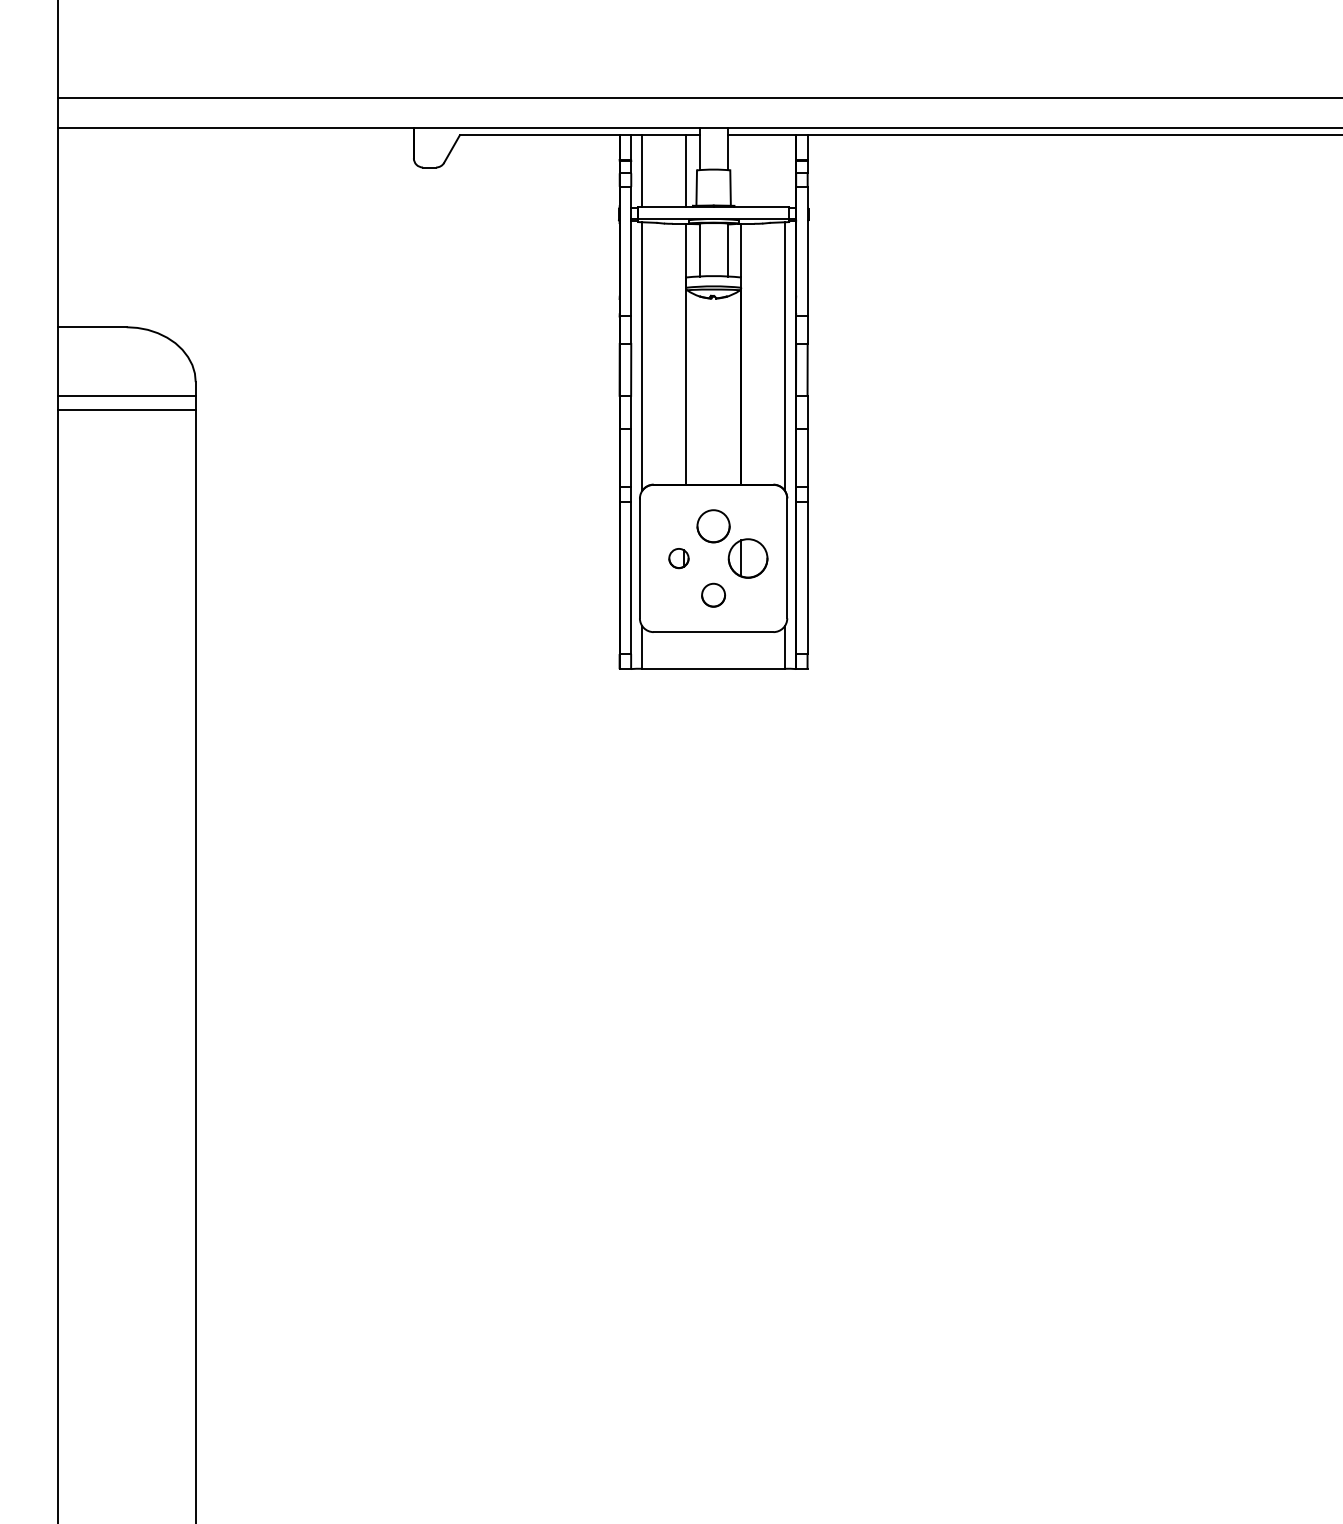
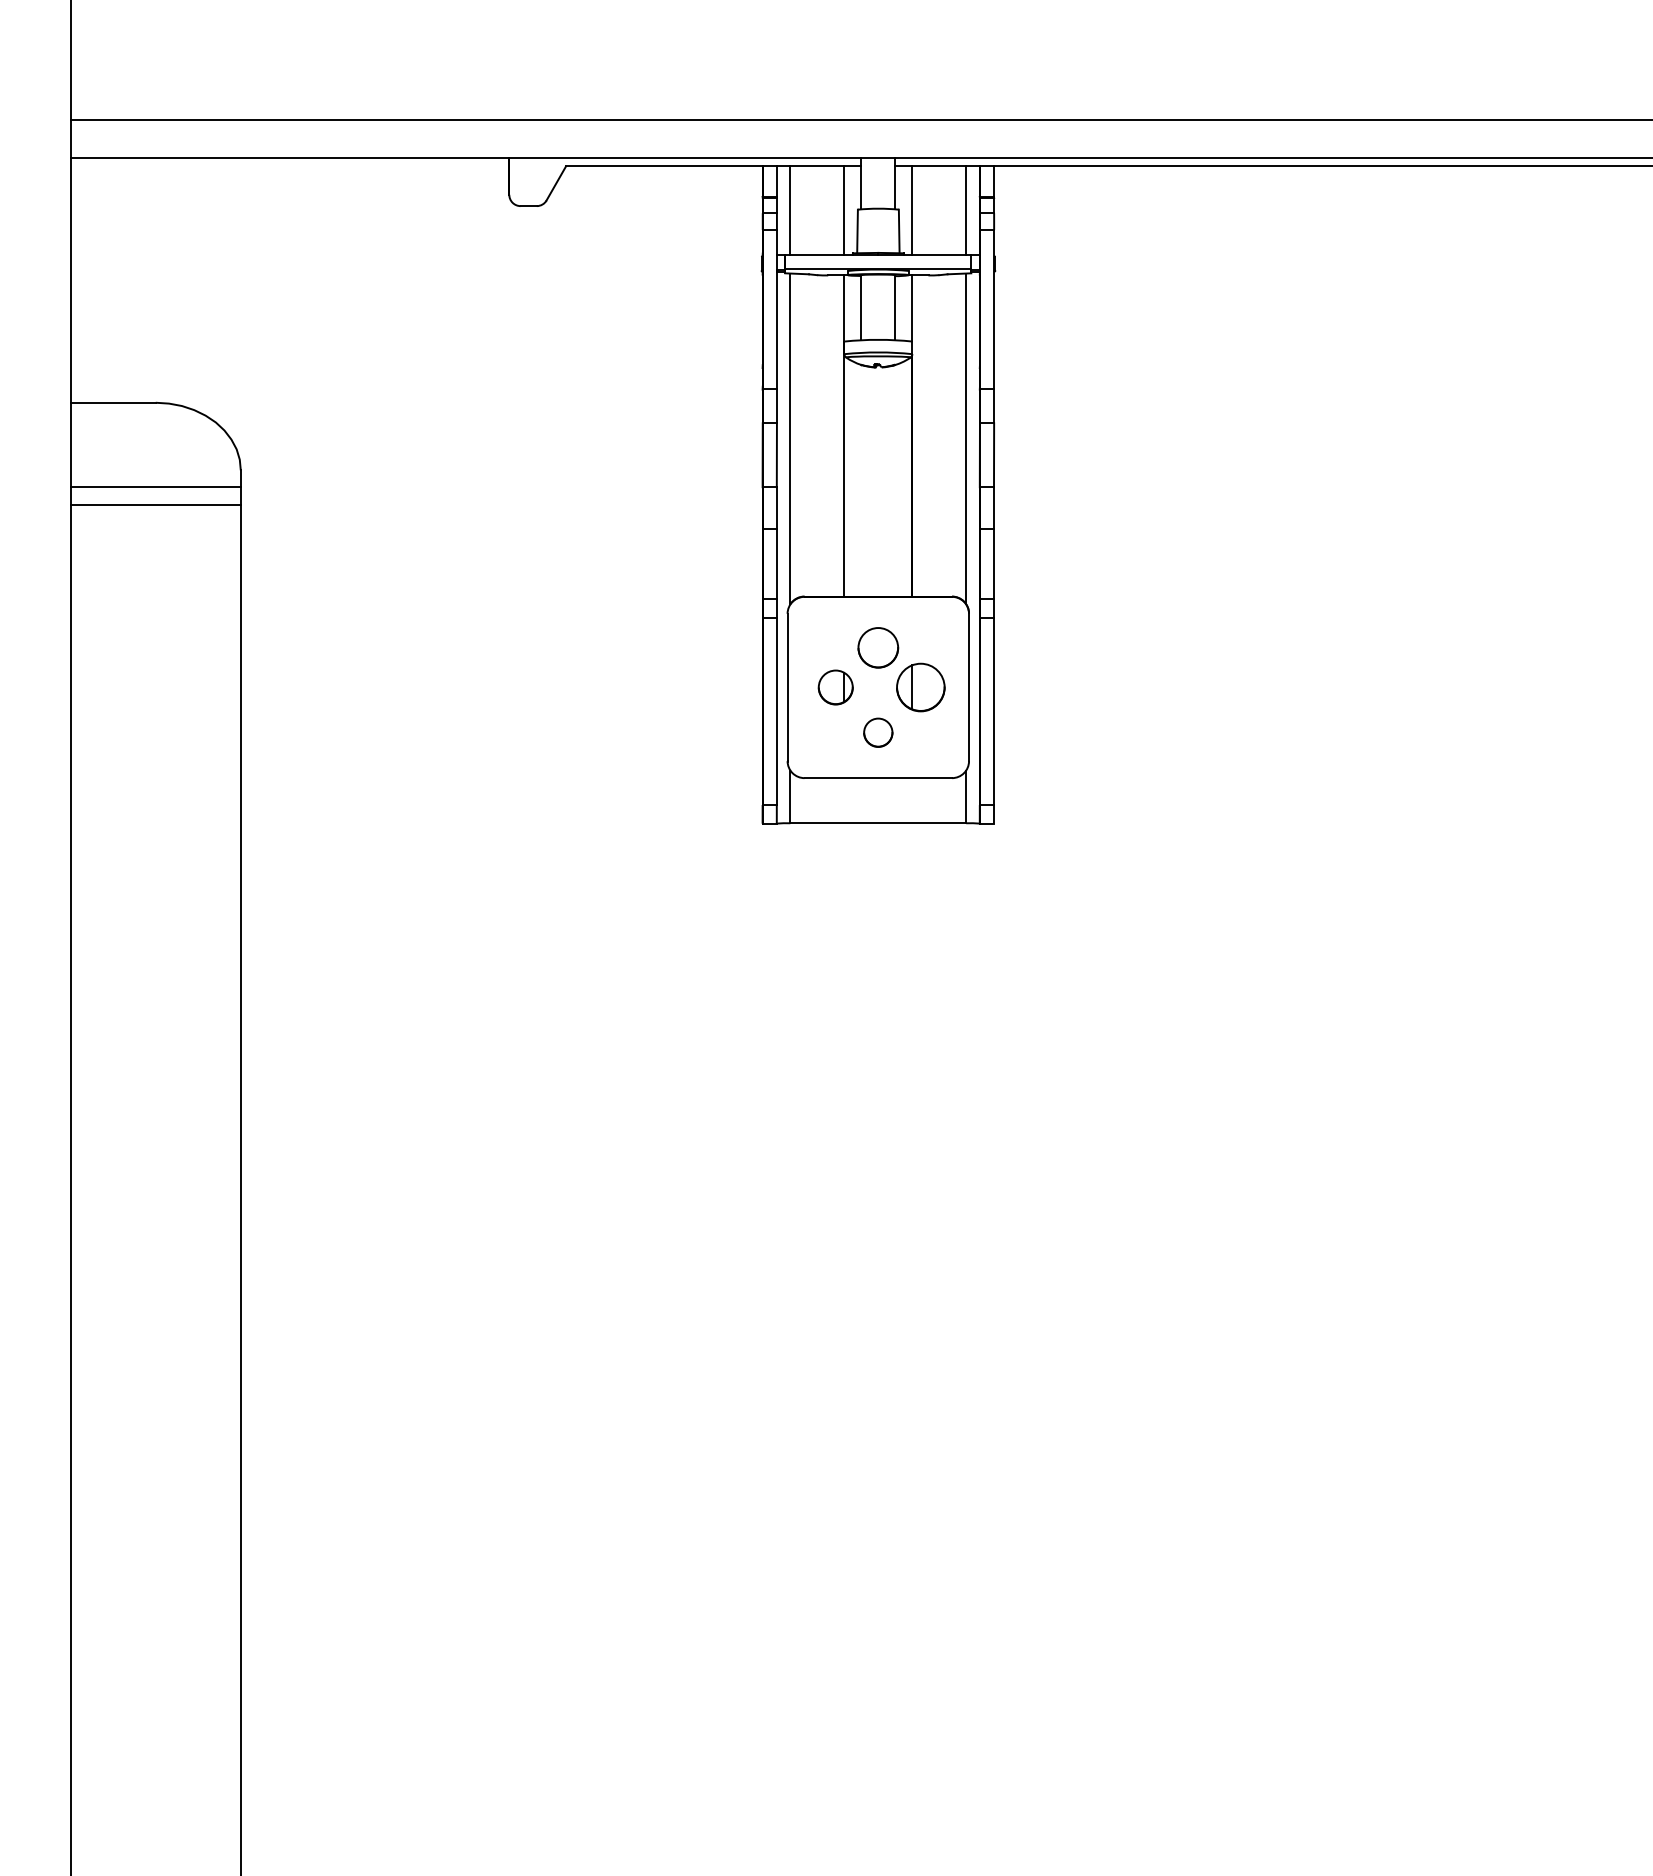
line: (741, 171) -> (912, 210), added
line: (785, 171) -> (966, 210), added
part: (678, 558) -> (835, 687), size x1.43

